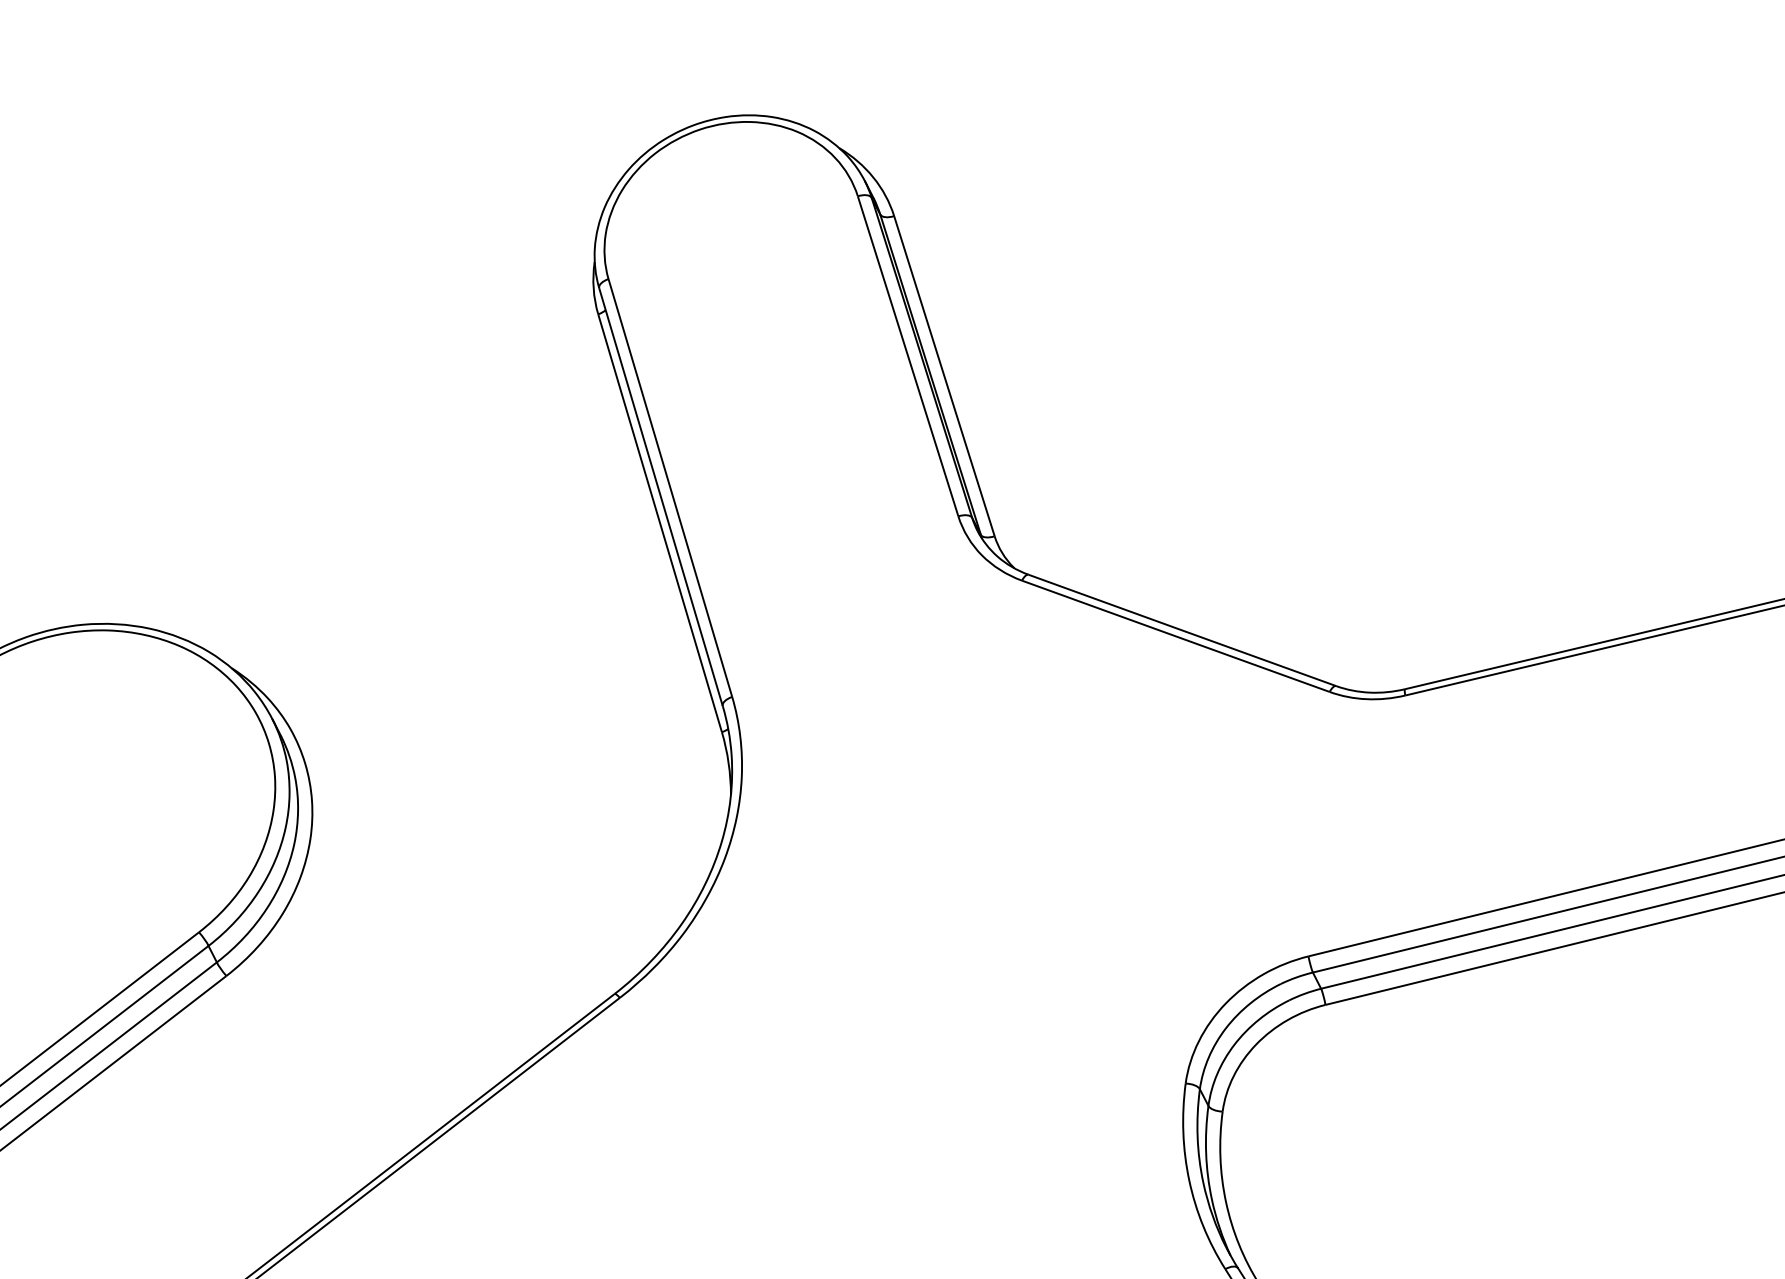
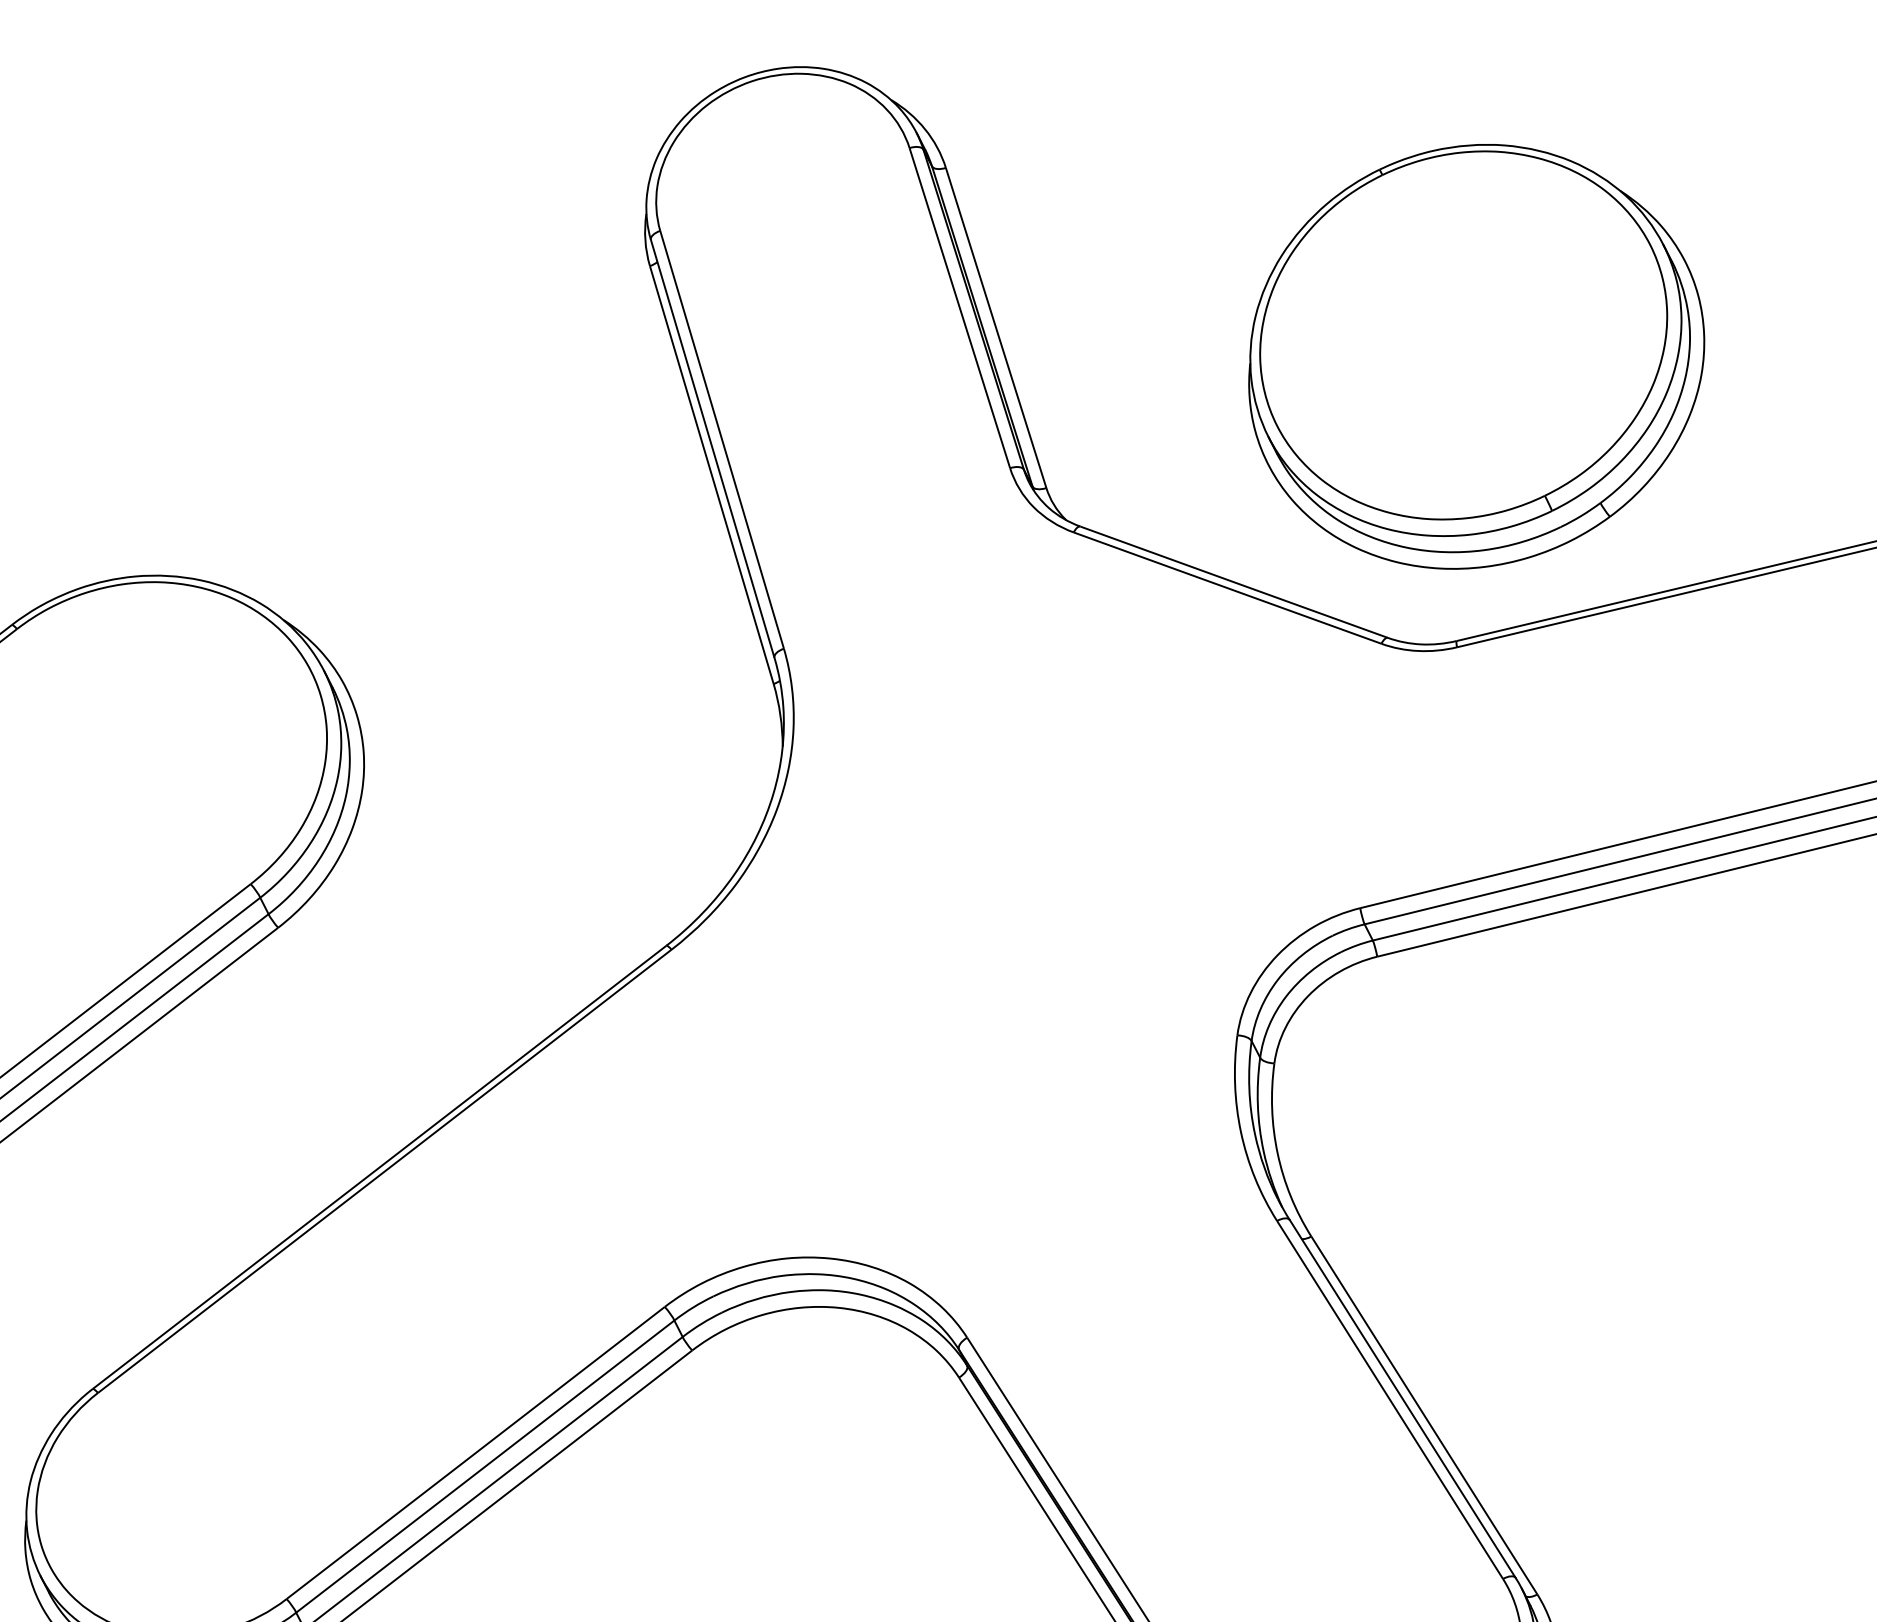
part: (1424, 404) -> (1476, 356), added

